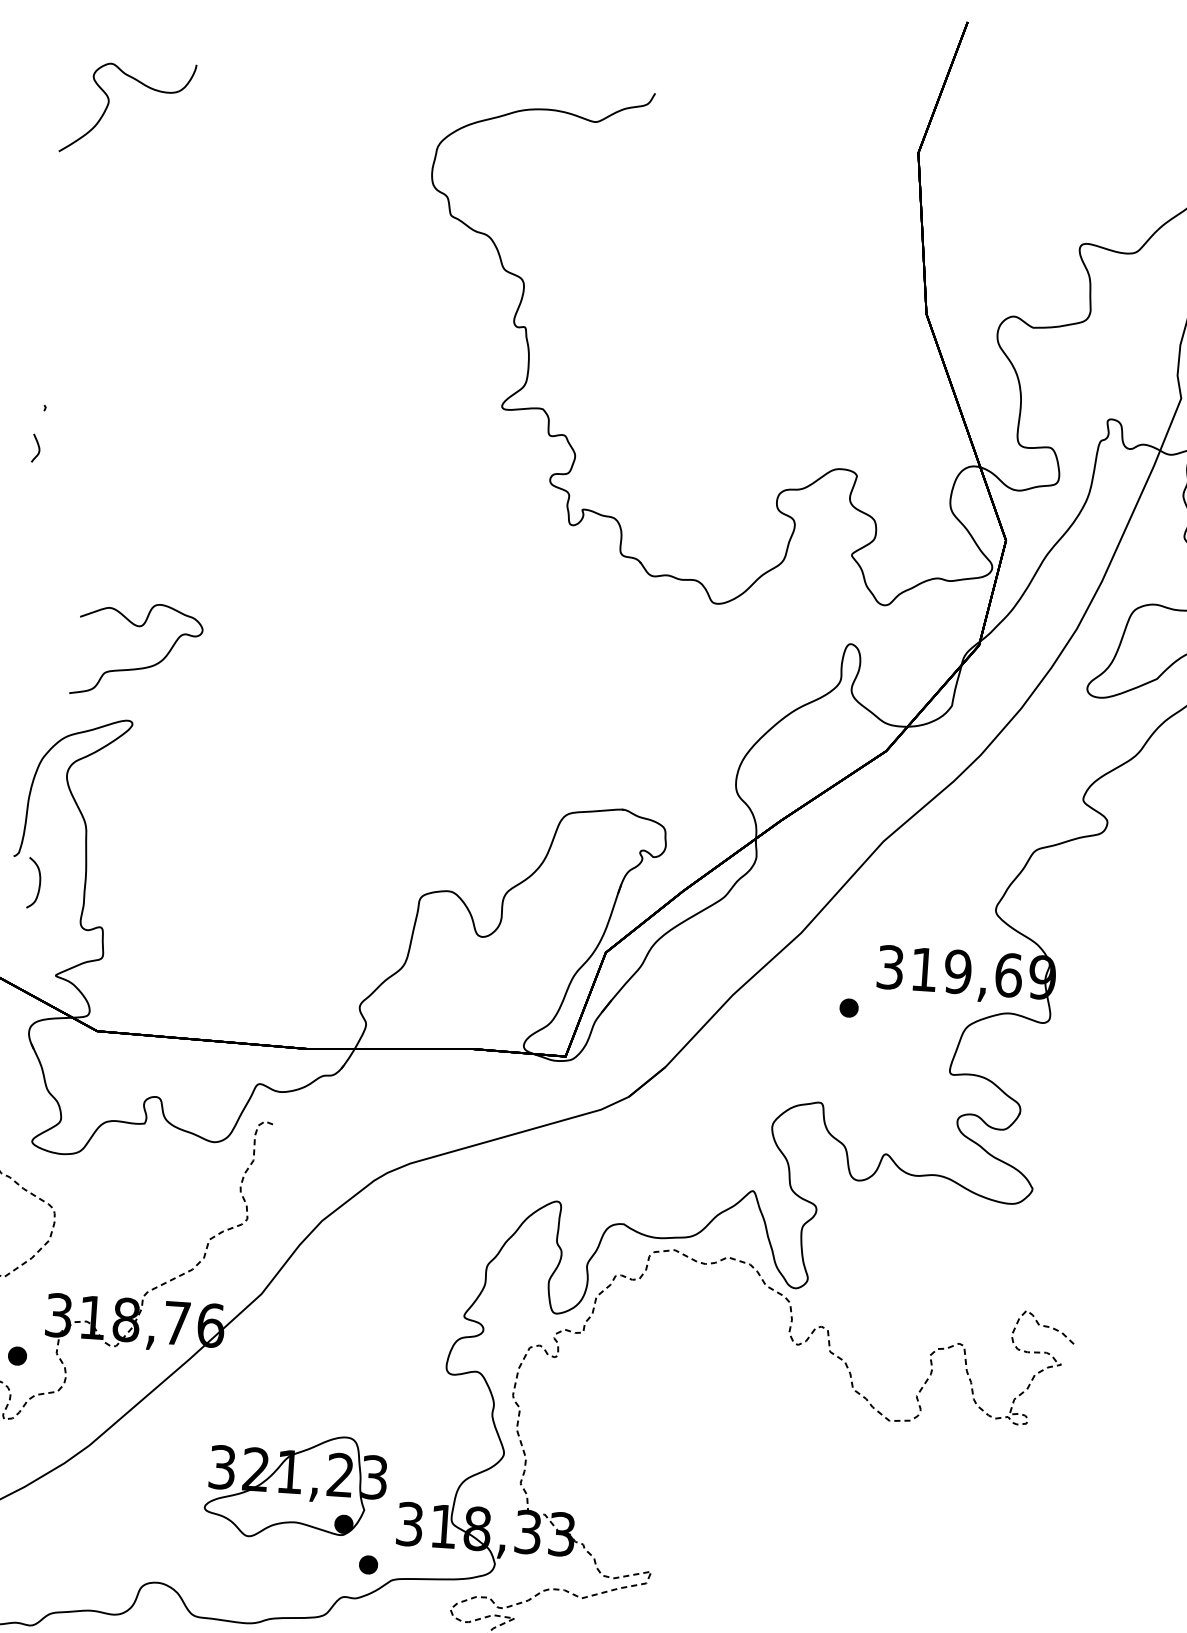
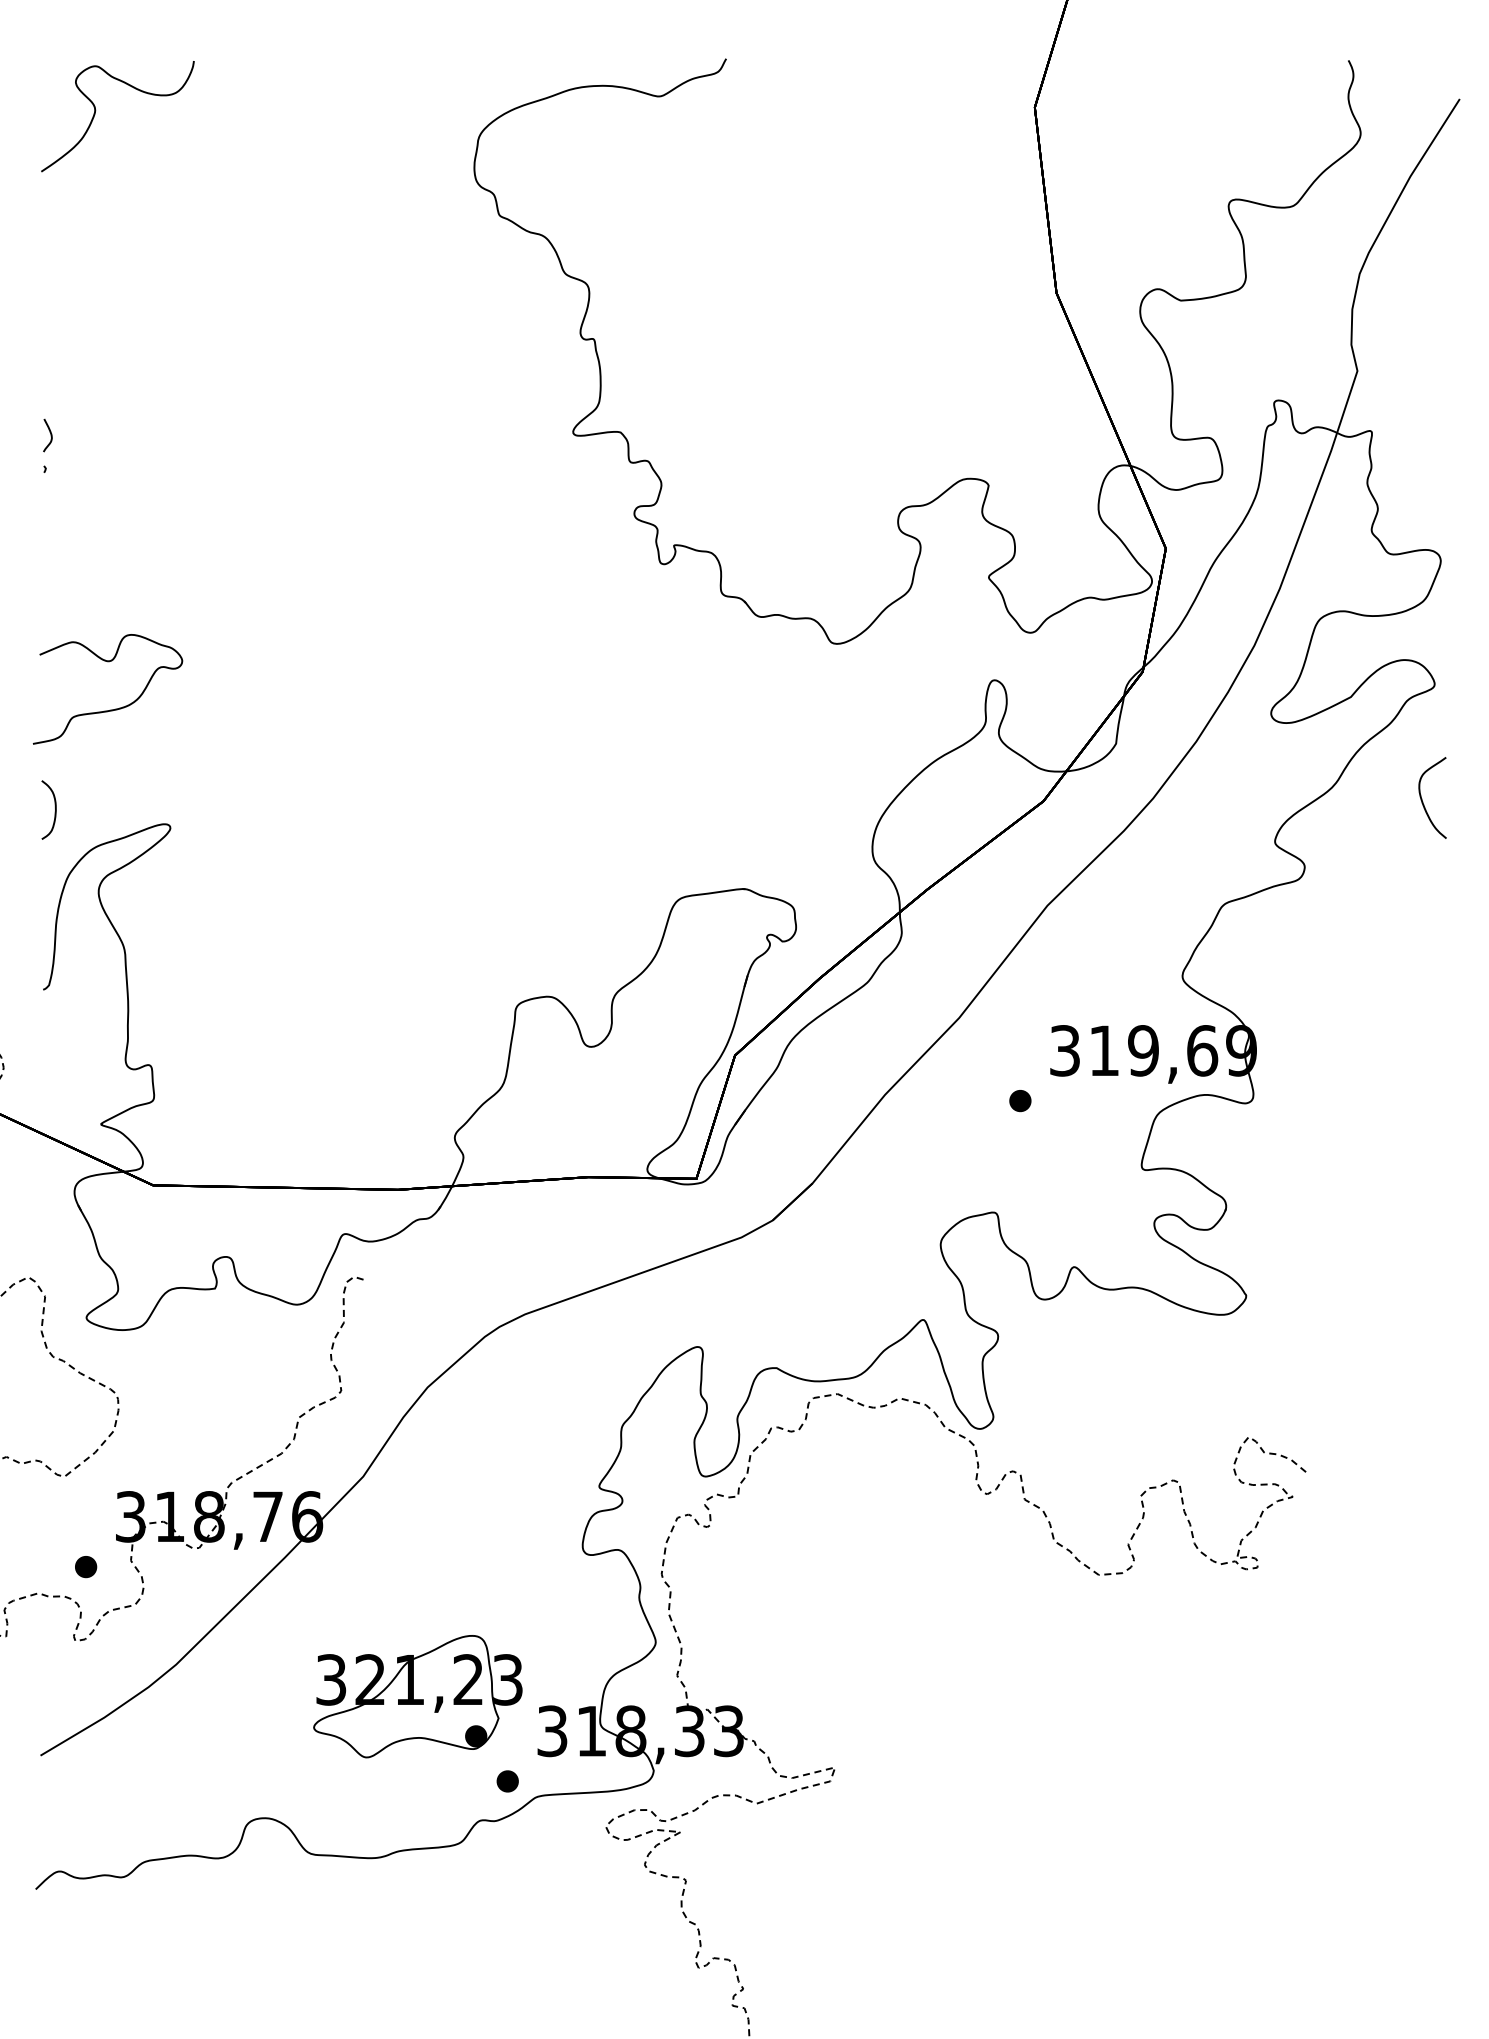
curve: (38, 448) -> (50, 435), moved
curve: (138, 667) -> (110, 709), moved
curve: (38, 884) -> (54, 811), moved

